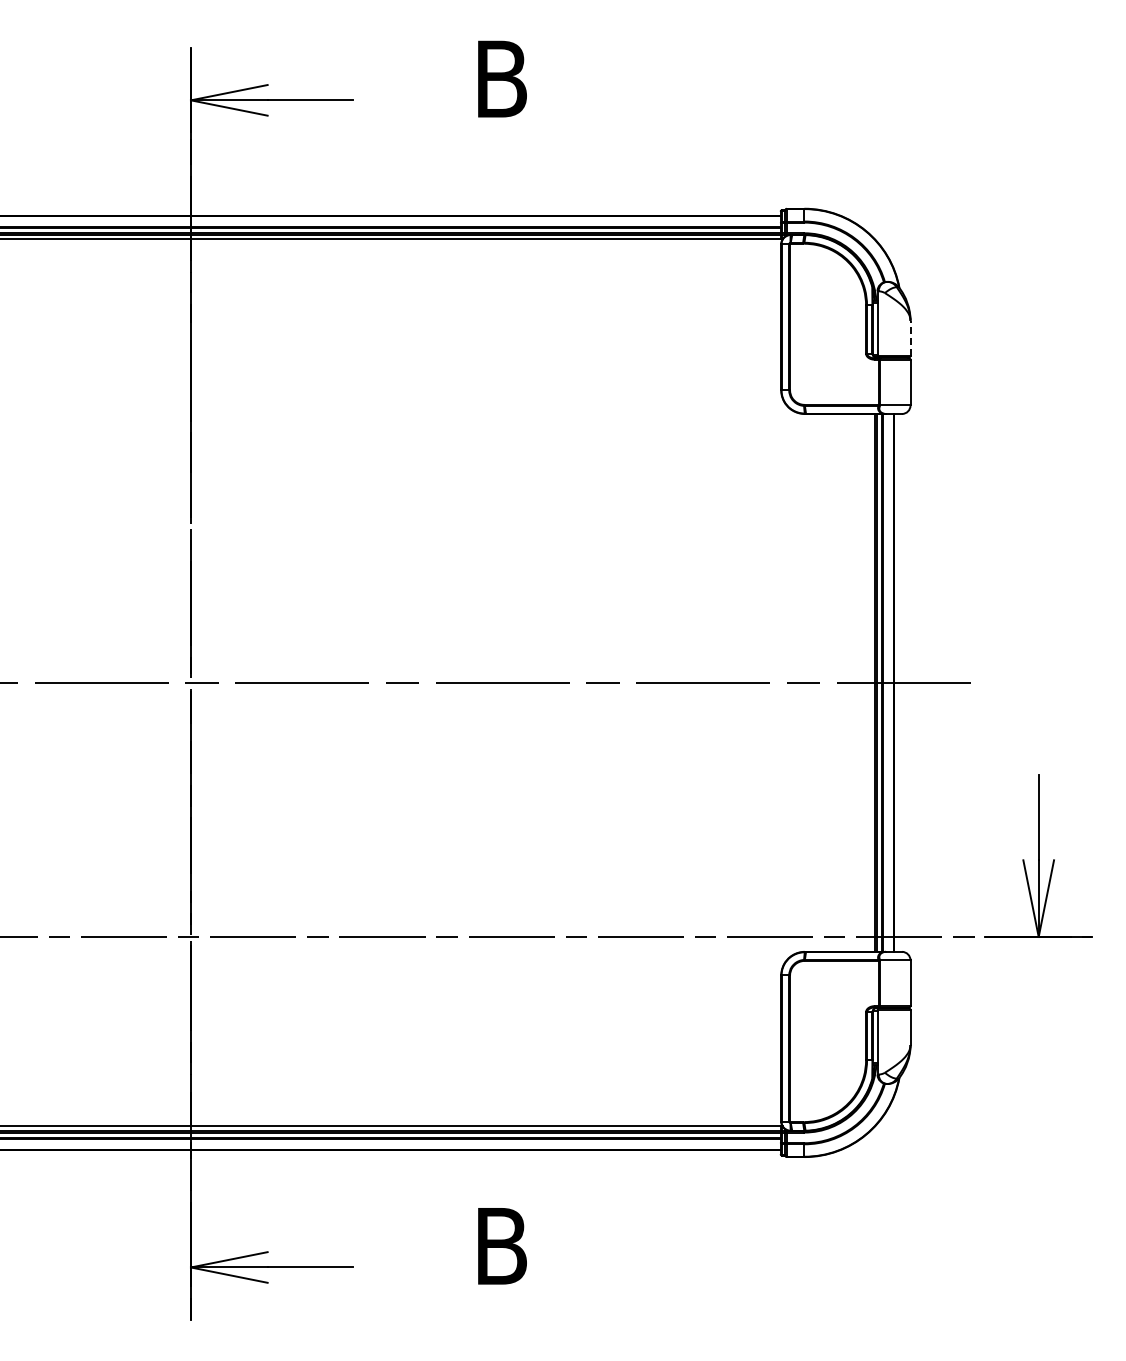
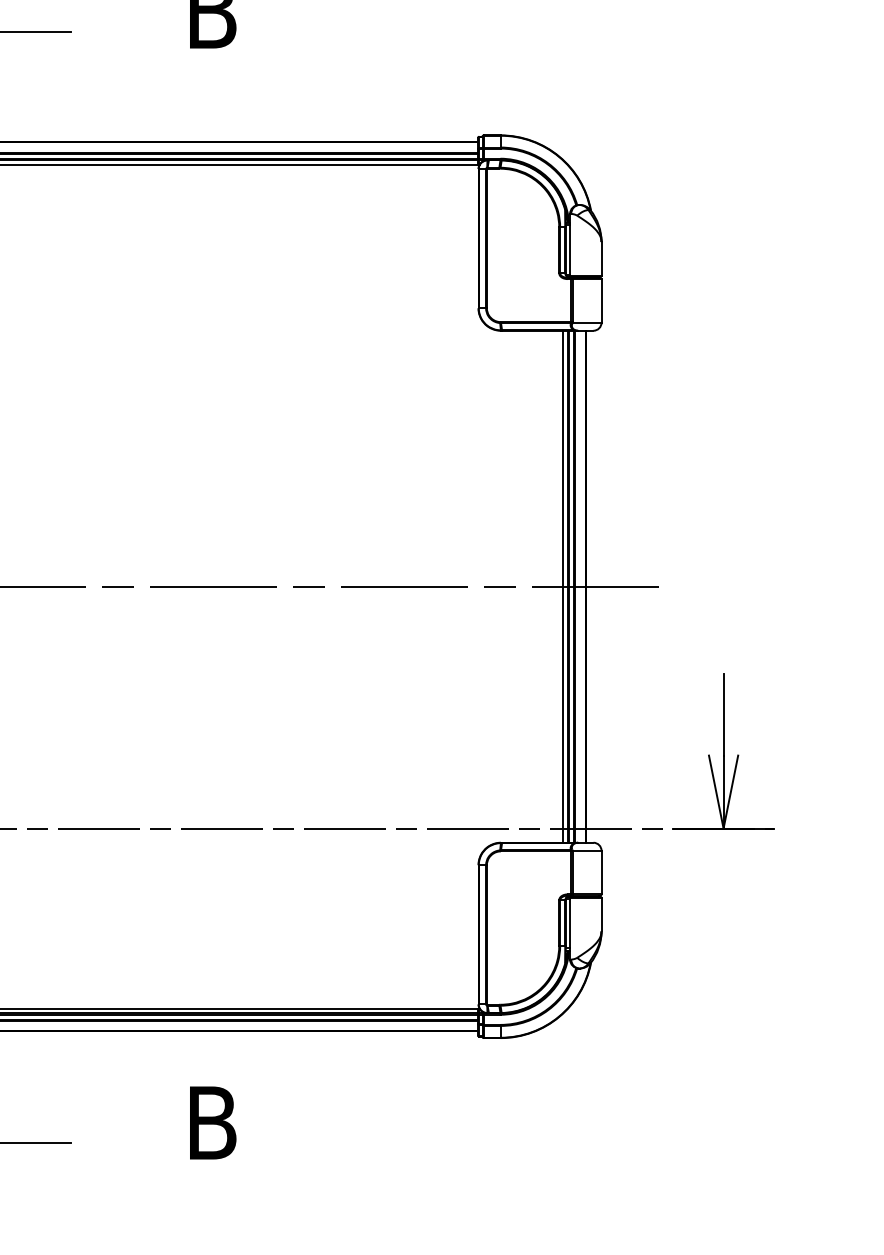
line: (910, 338) -> (601, 258), dashed -> solid
line: (870, 682) -> (563, 586), added

